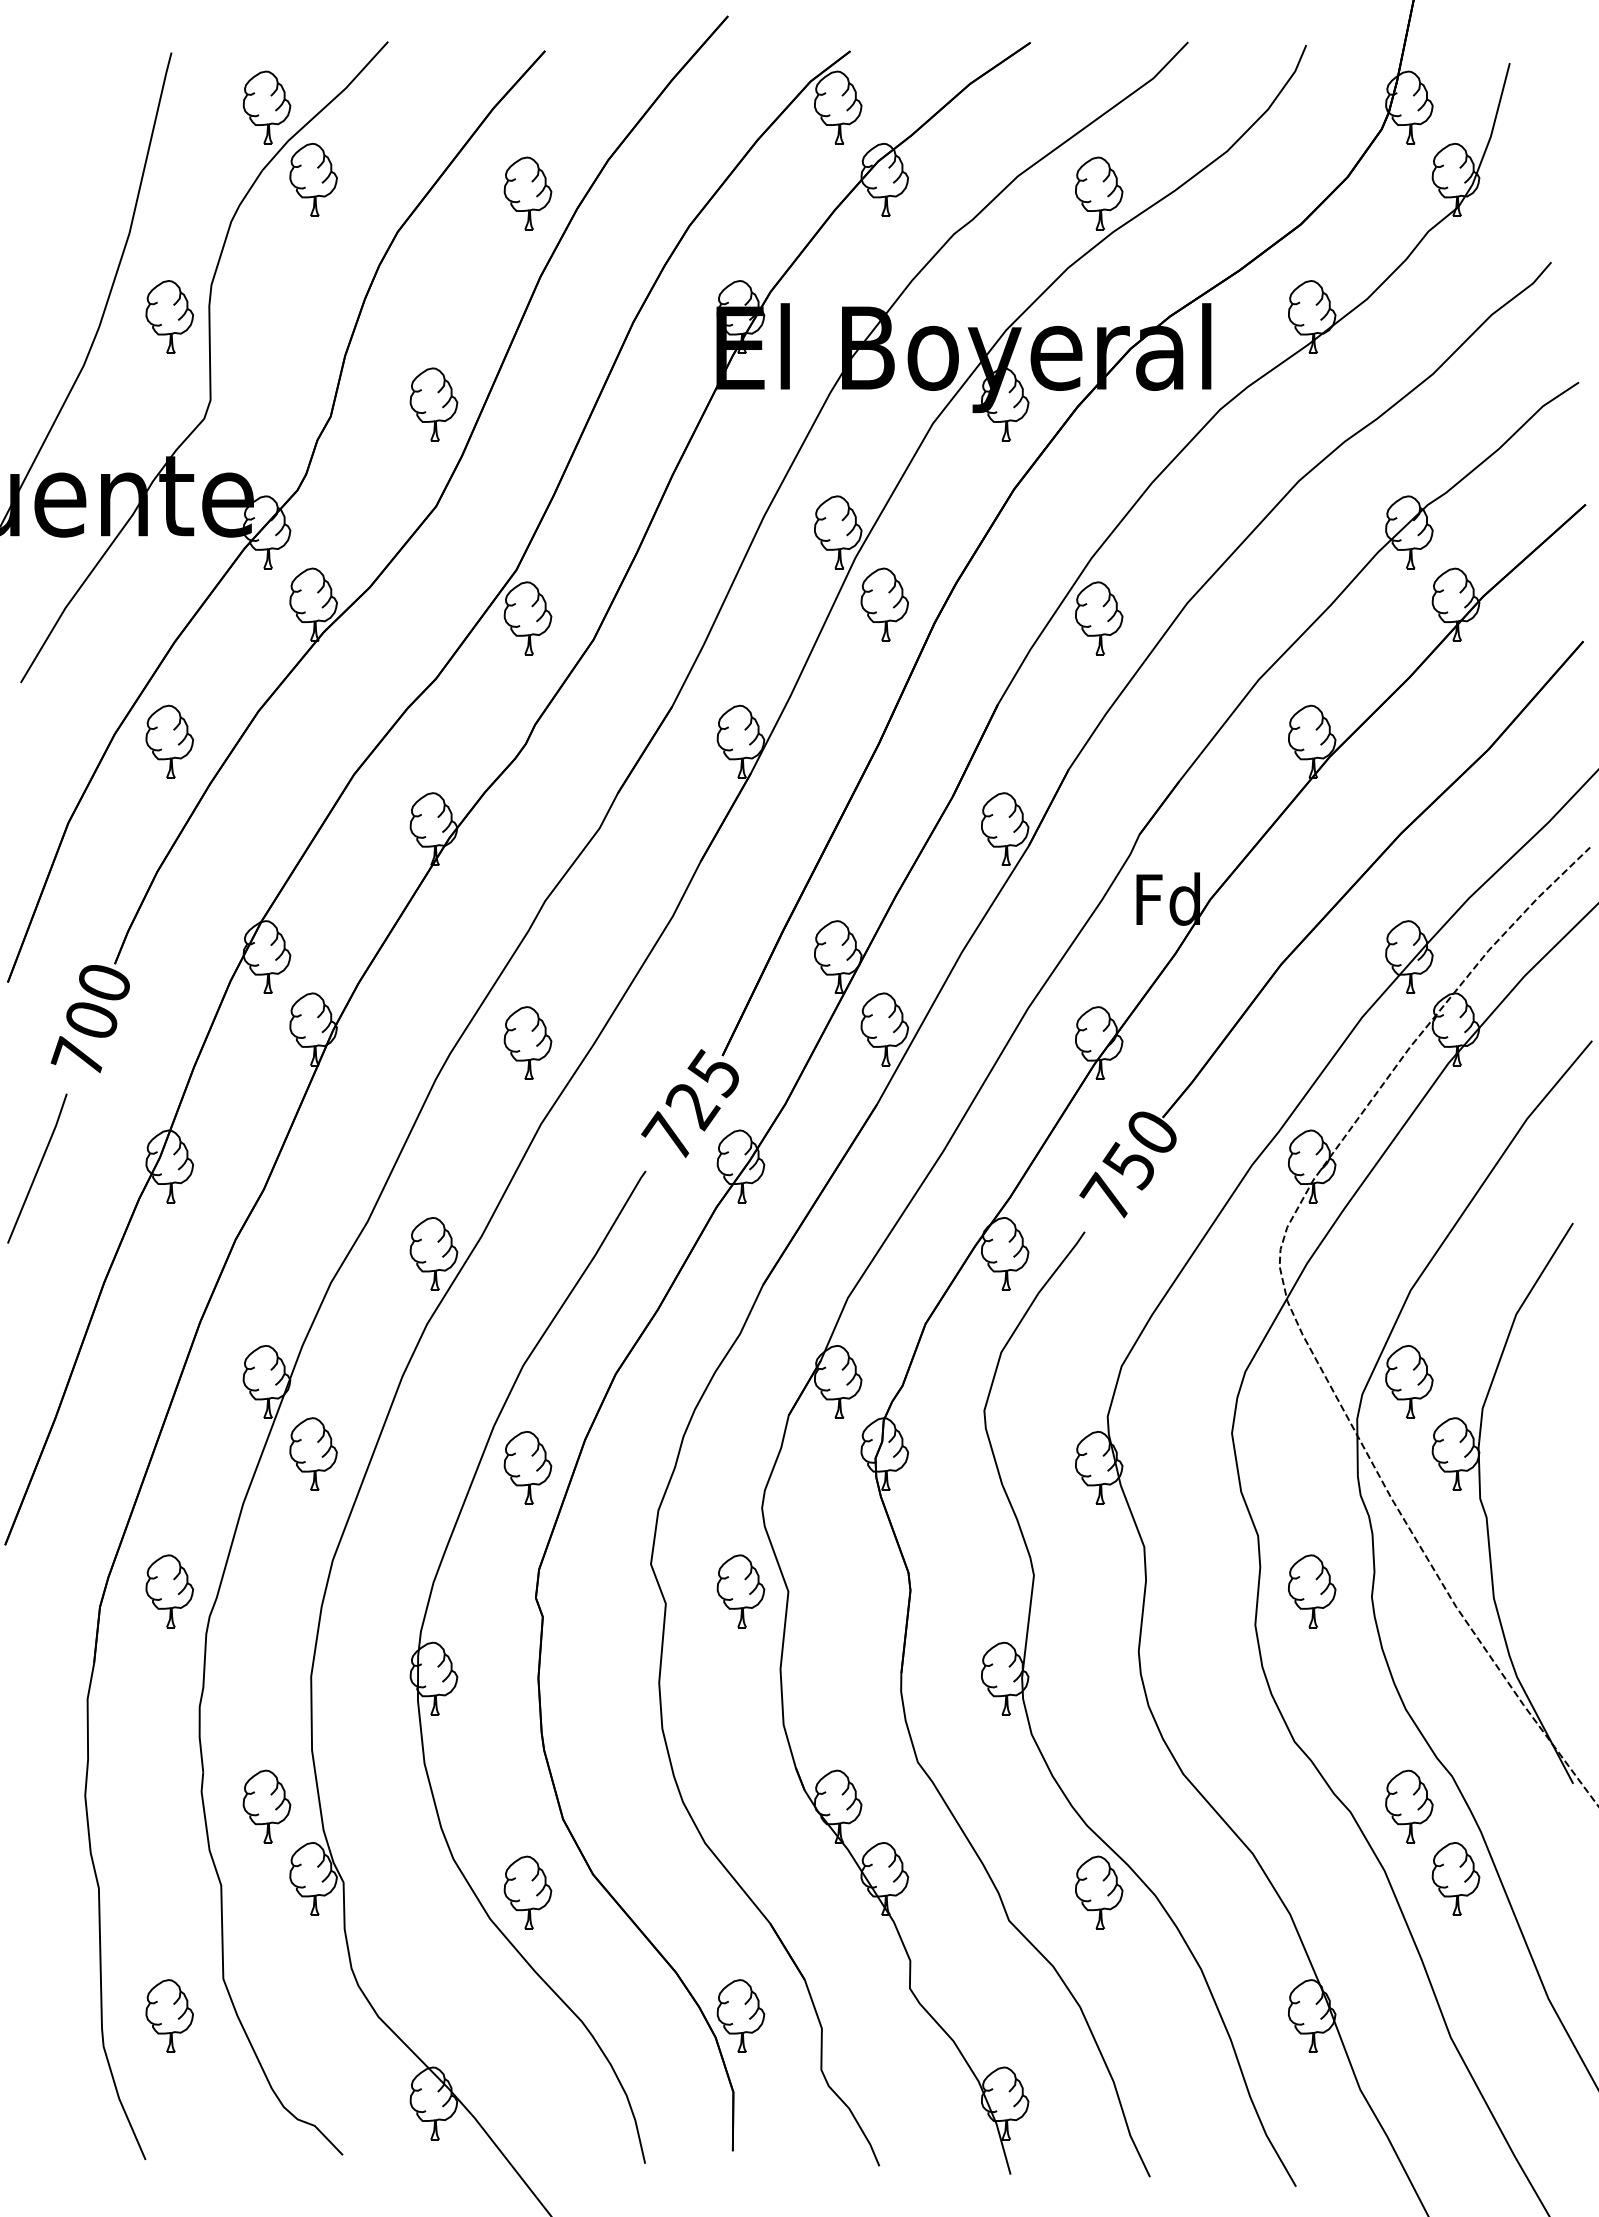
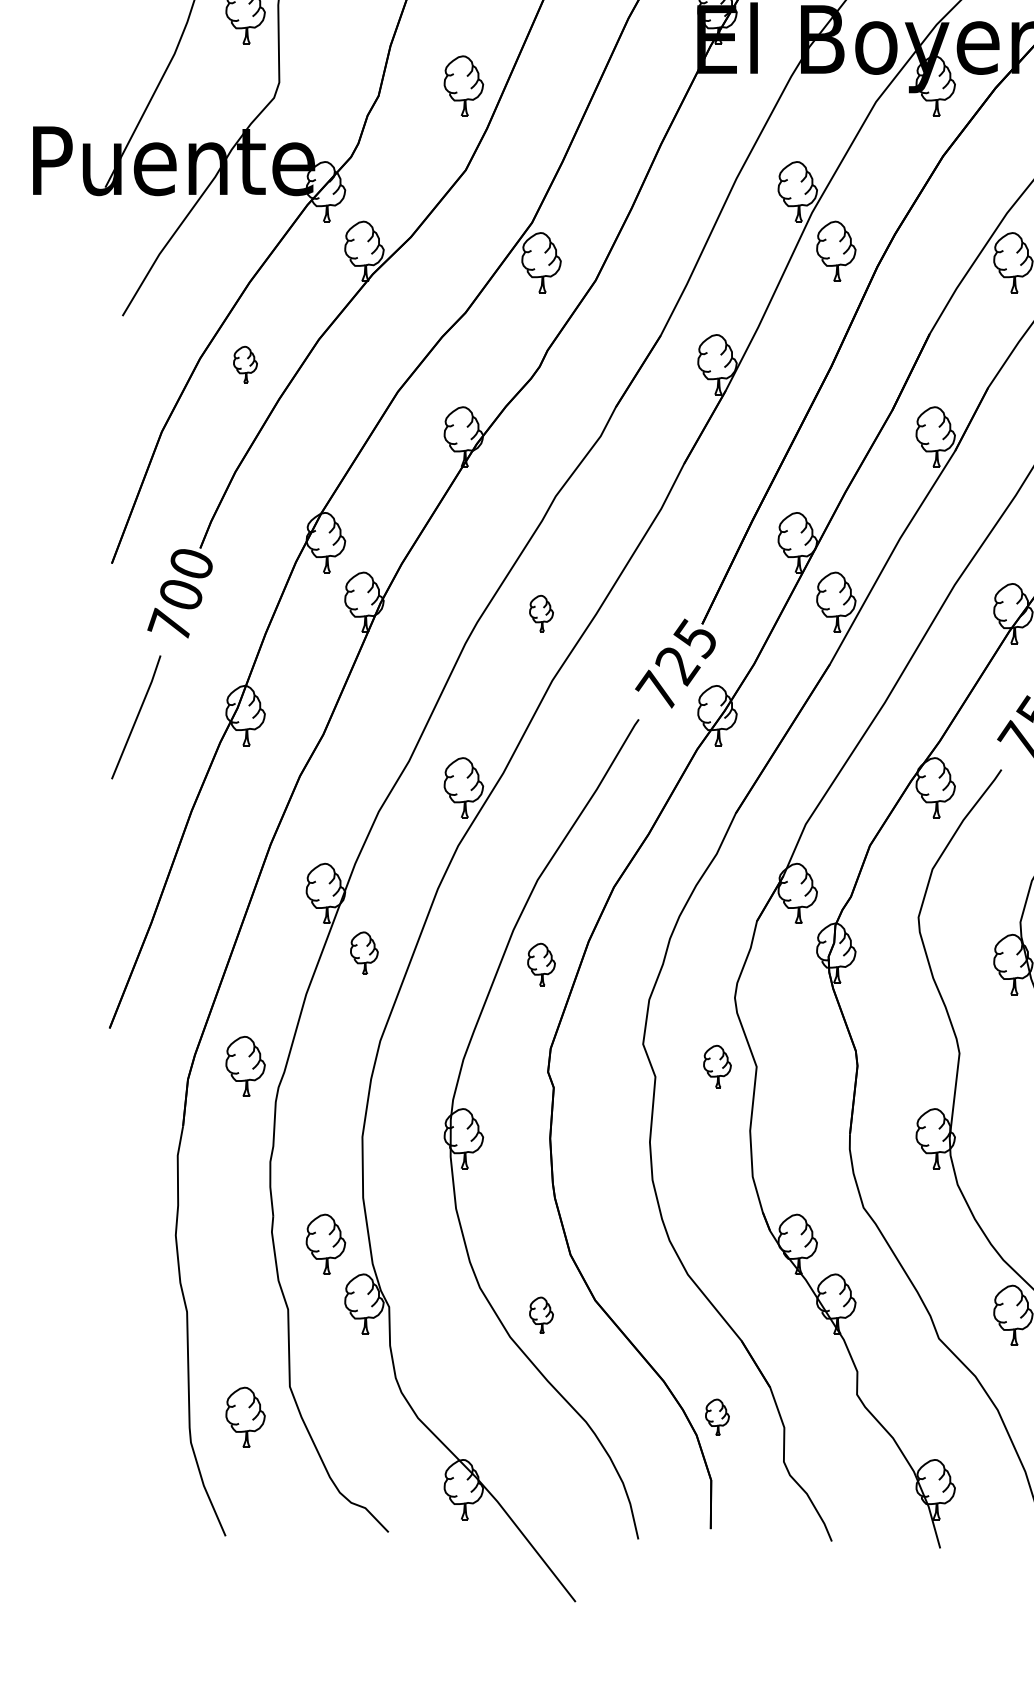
part: (169, 741) -> (245, 364), size x0.6
part: (527, 1042) -> (541, 613), size x0.6
part: (313, 1453) -> (364, 952), size x0.7
part: (527, 1467) -> (541, 964), size x0.7
part: (740, 1591) -> (717, 1066), size x0.7
part: (527, 1892) -> (541, 1315), size x0.6
part: (740, 2015) -> (717, 1416), size x0.6

